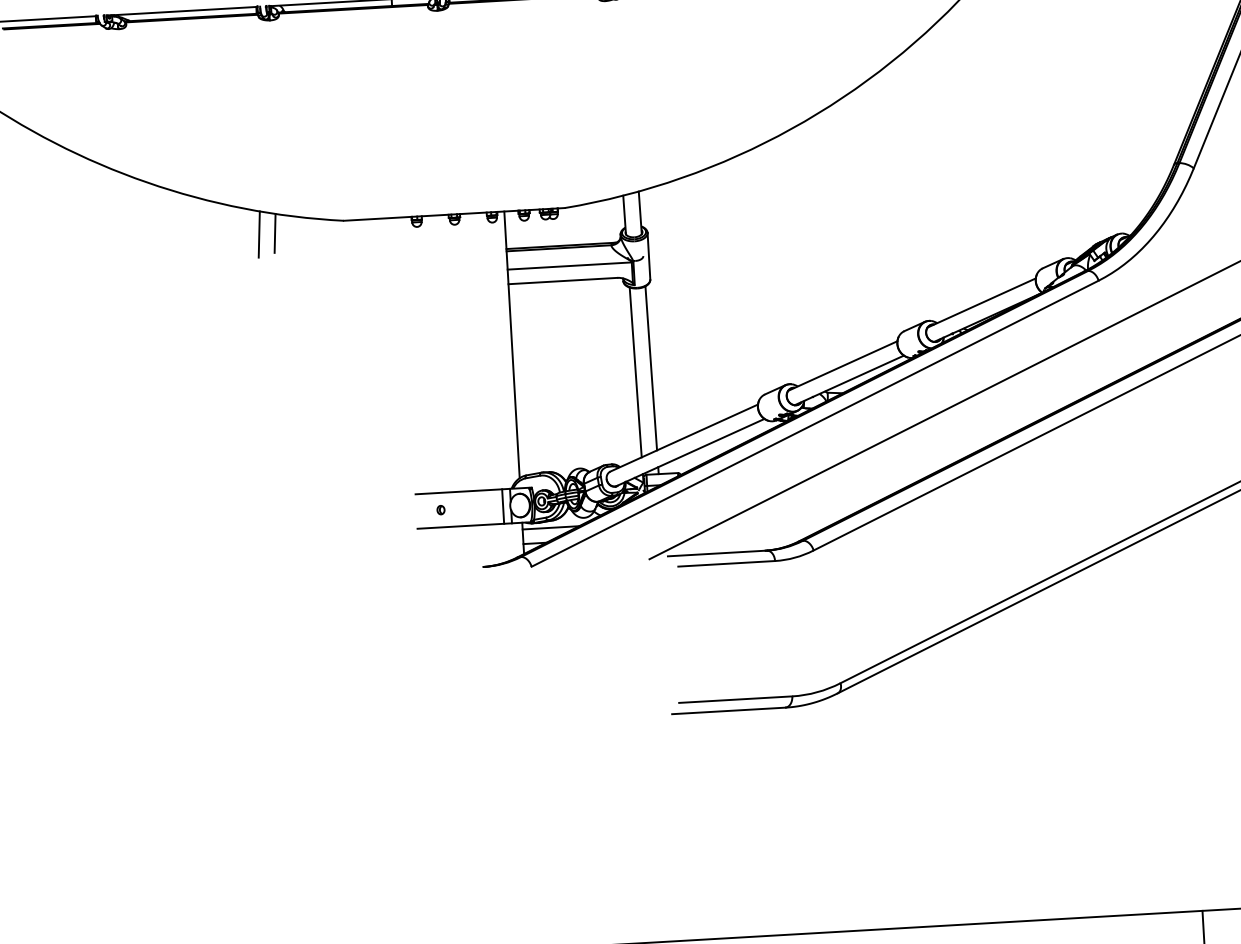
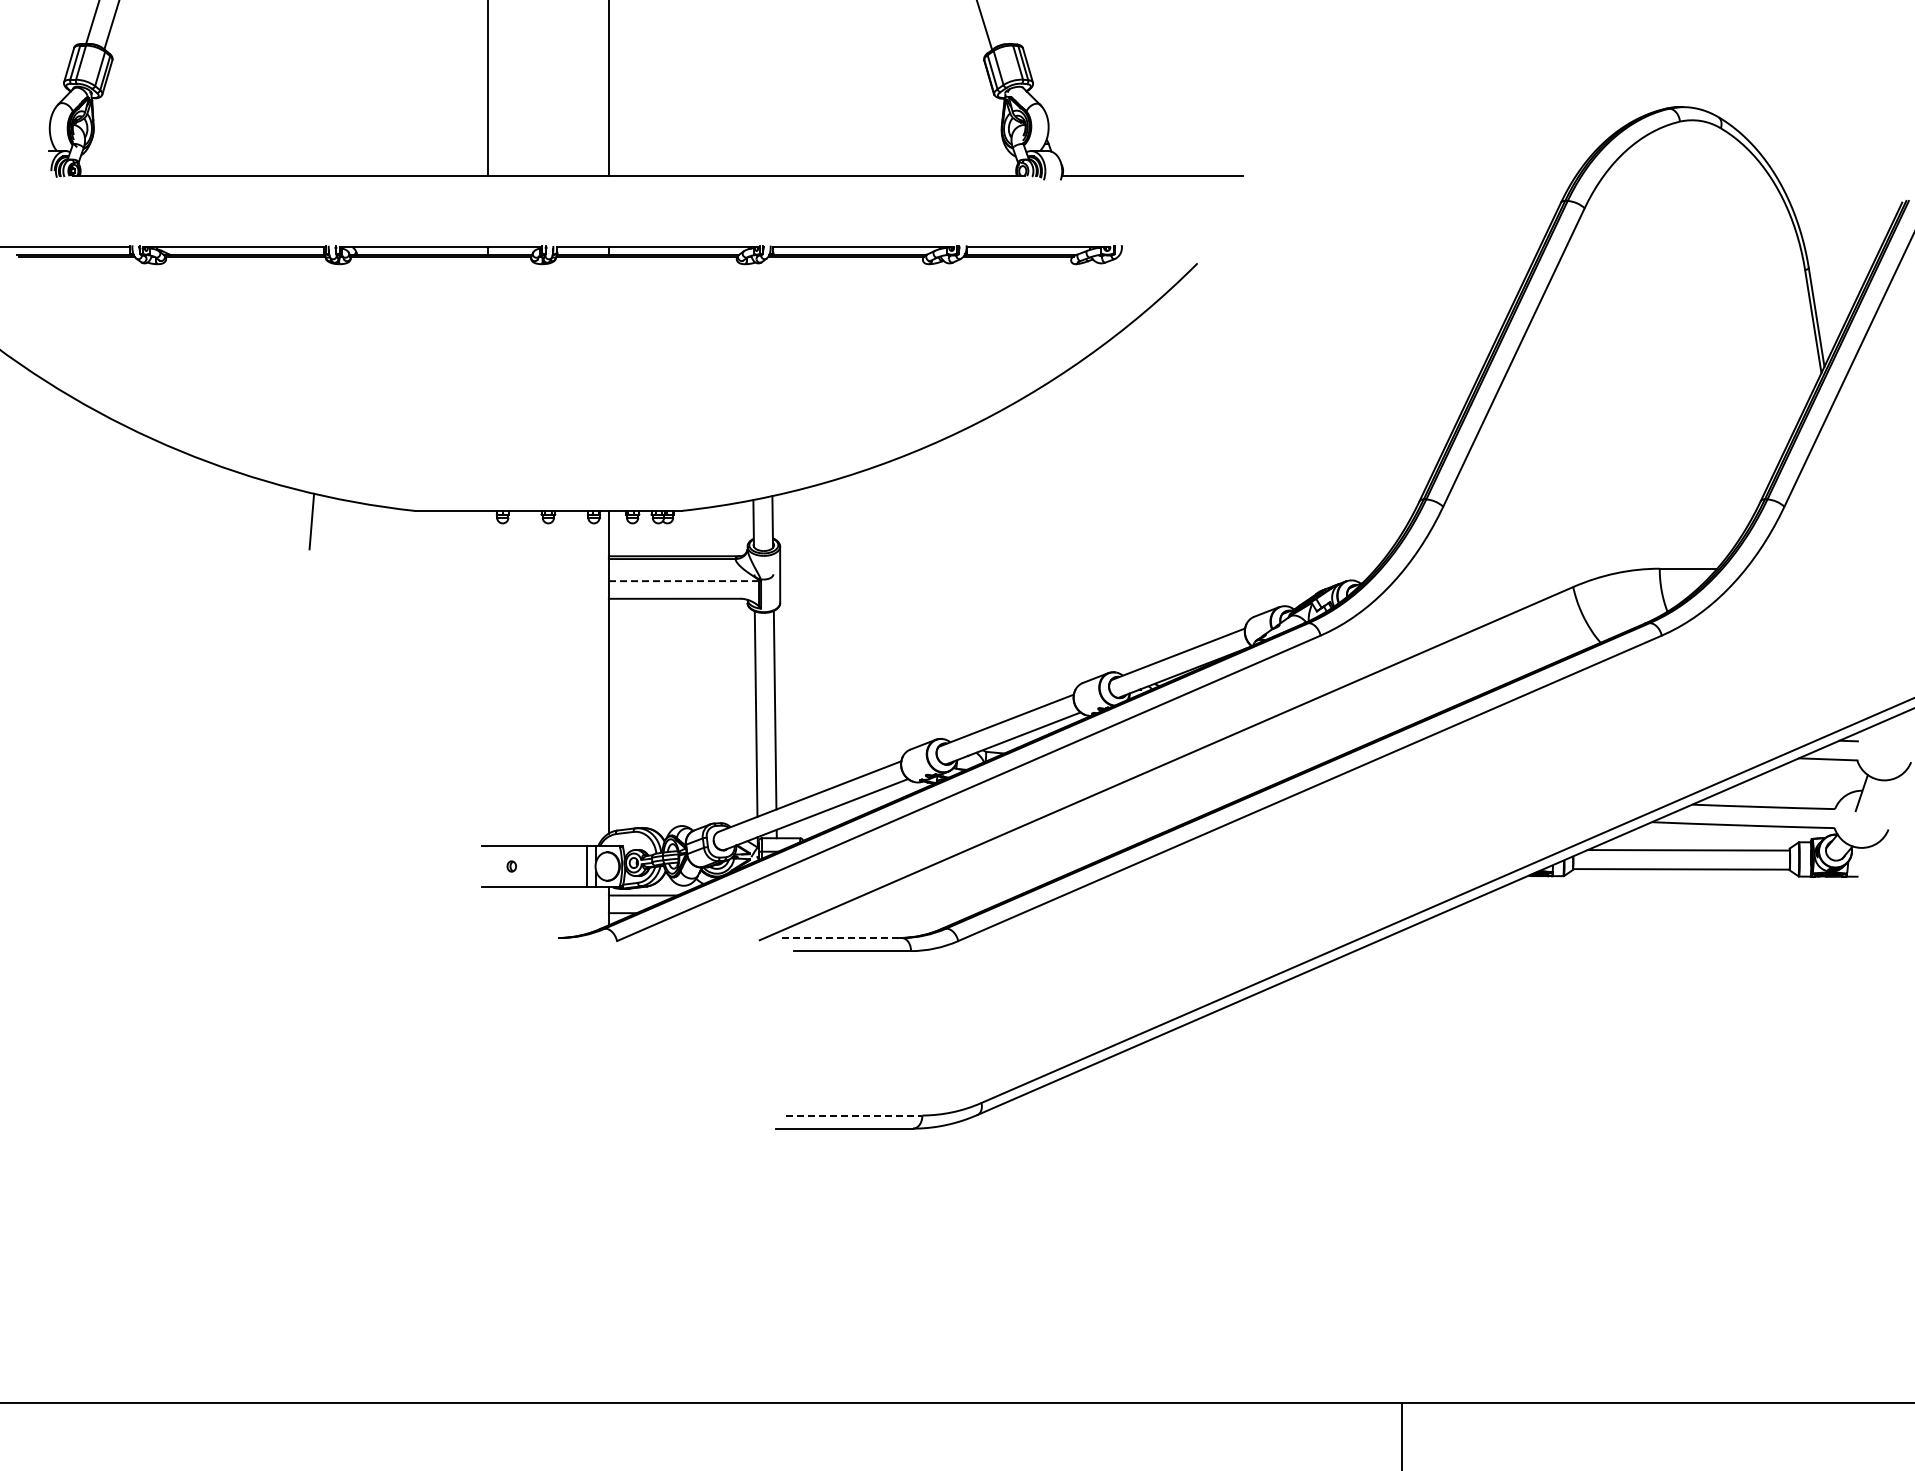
line: (274, 232) -> (330, 520), removed
line: (569, 266) -> (683, 581), solid -> dashed
line: (716, 553) -> (841, 938), solid -> dashed
line: (736, 699) -> (854, 1115), solid -> dashed

